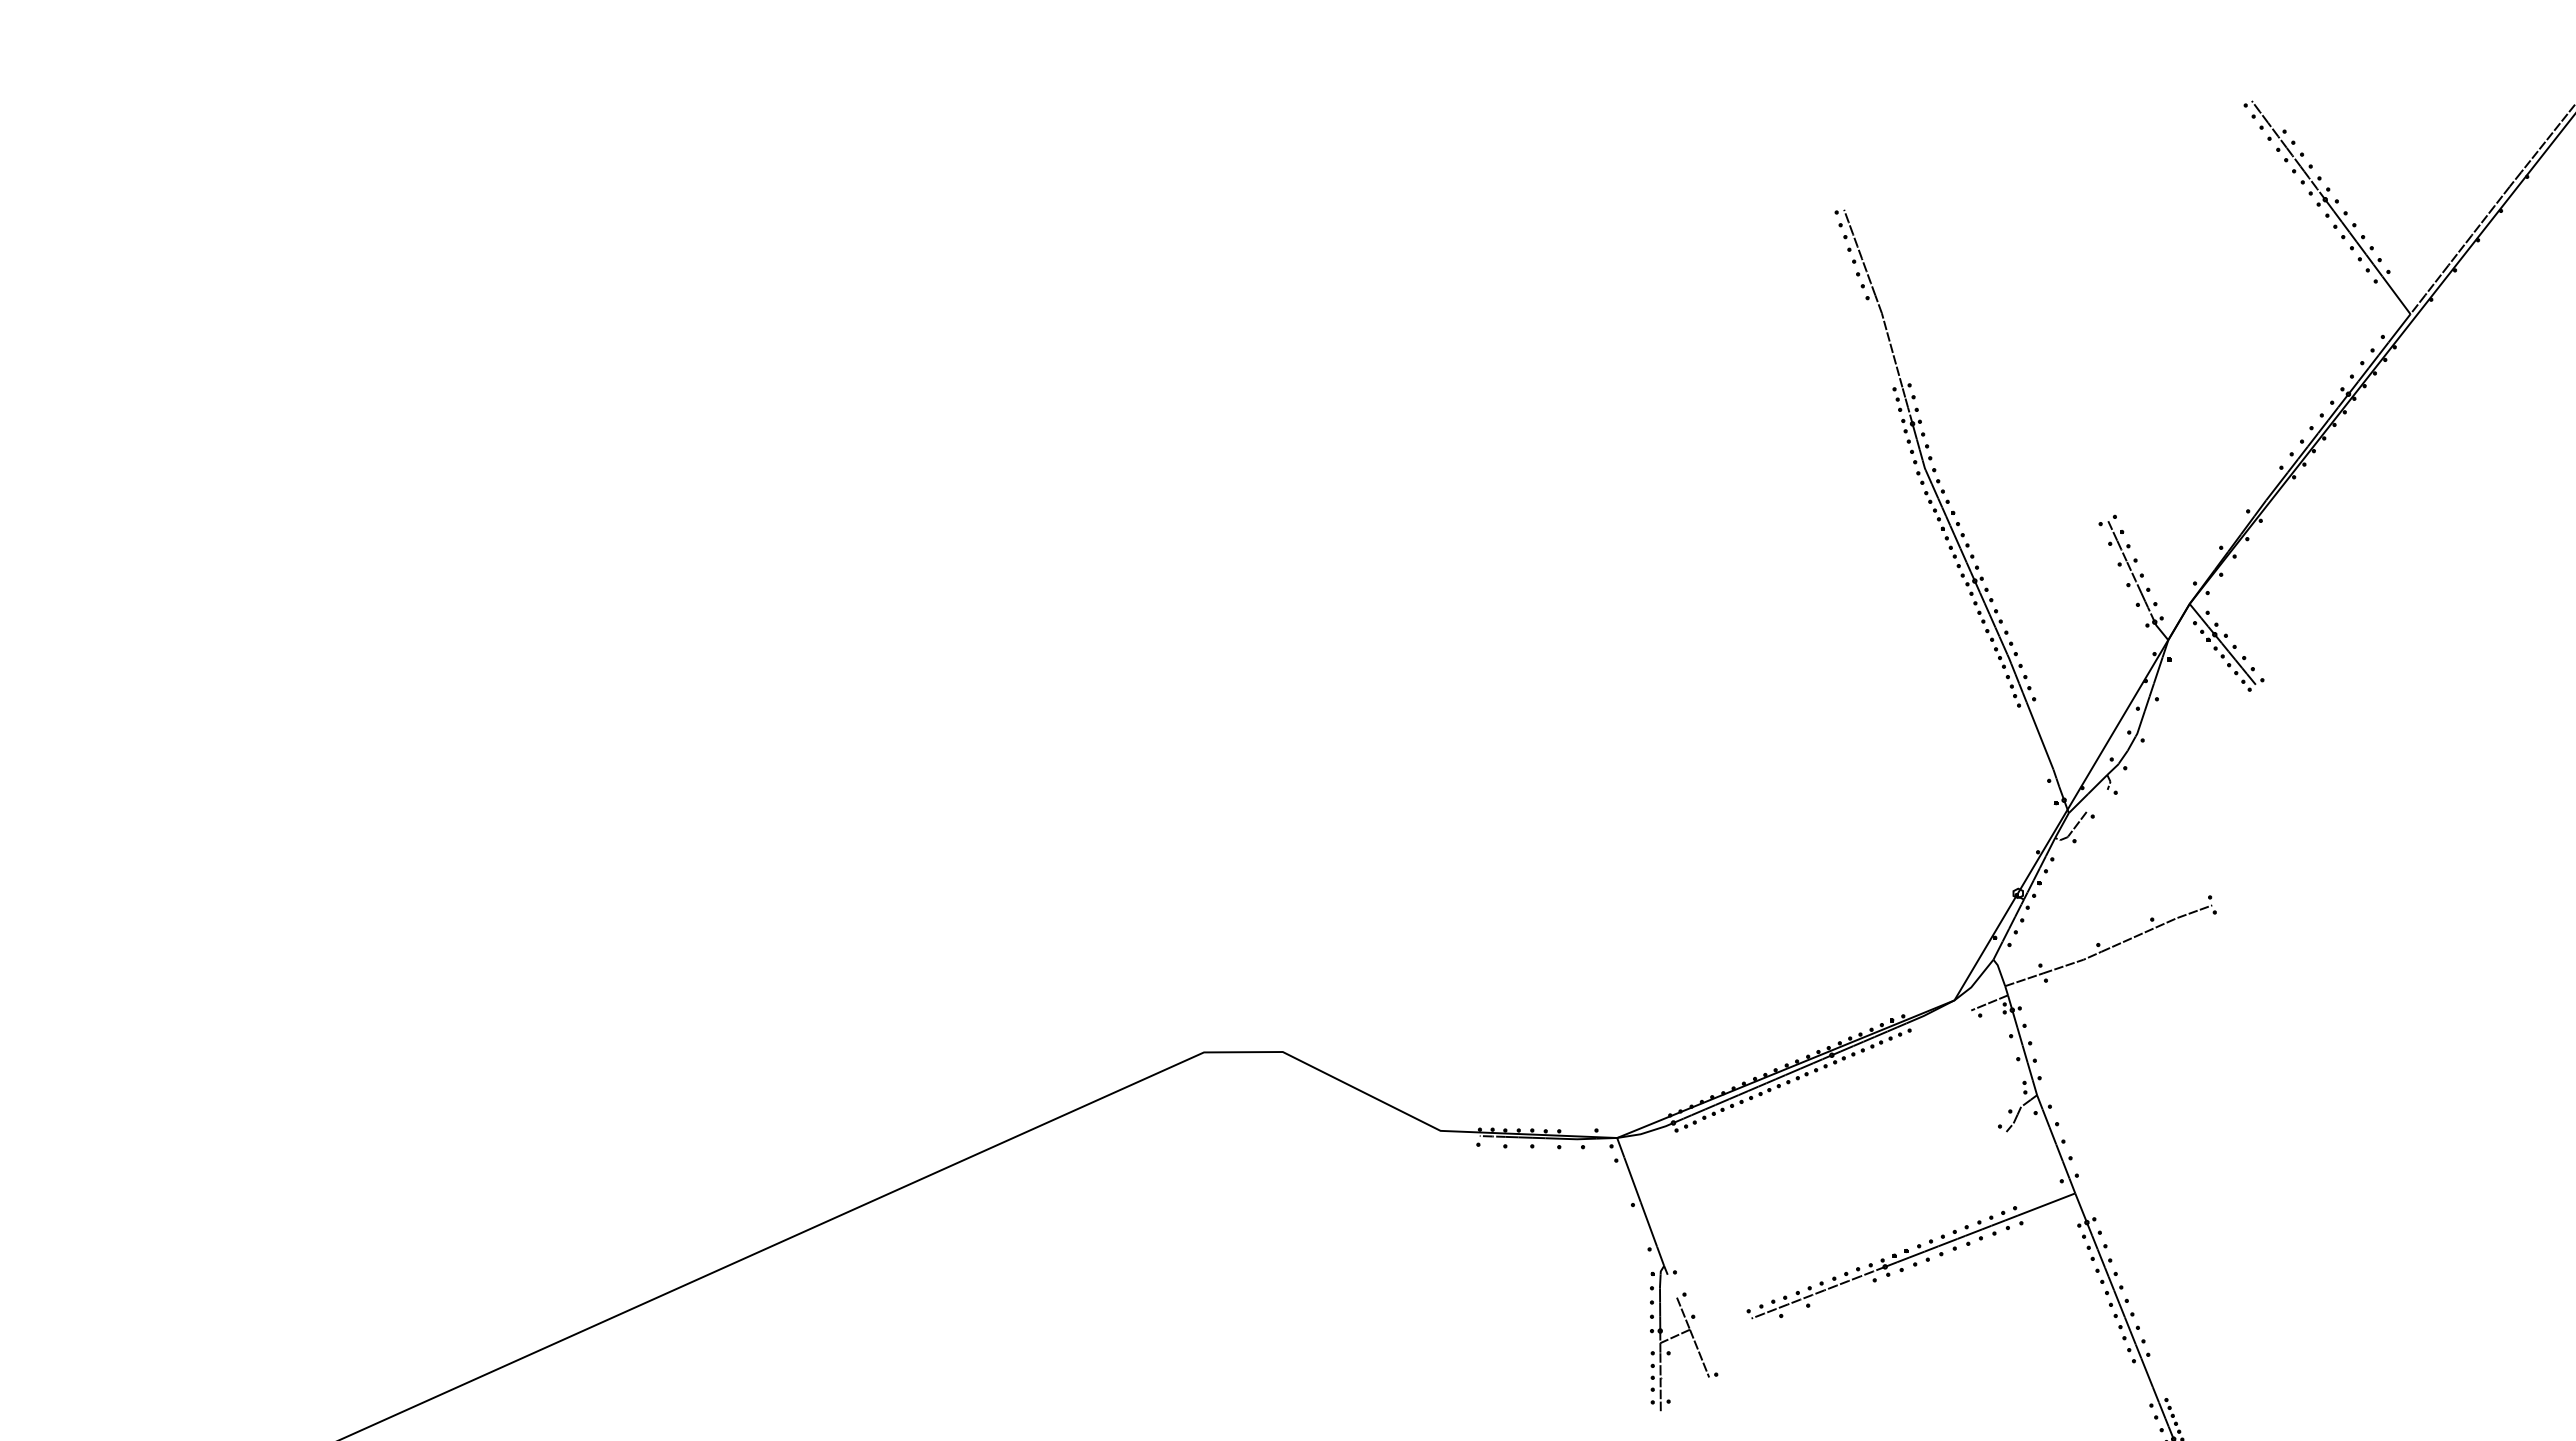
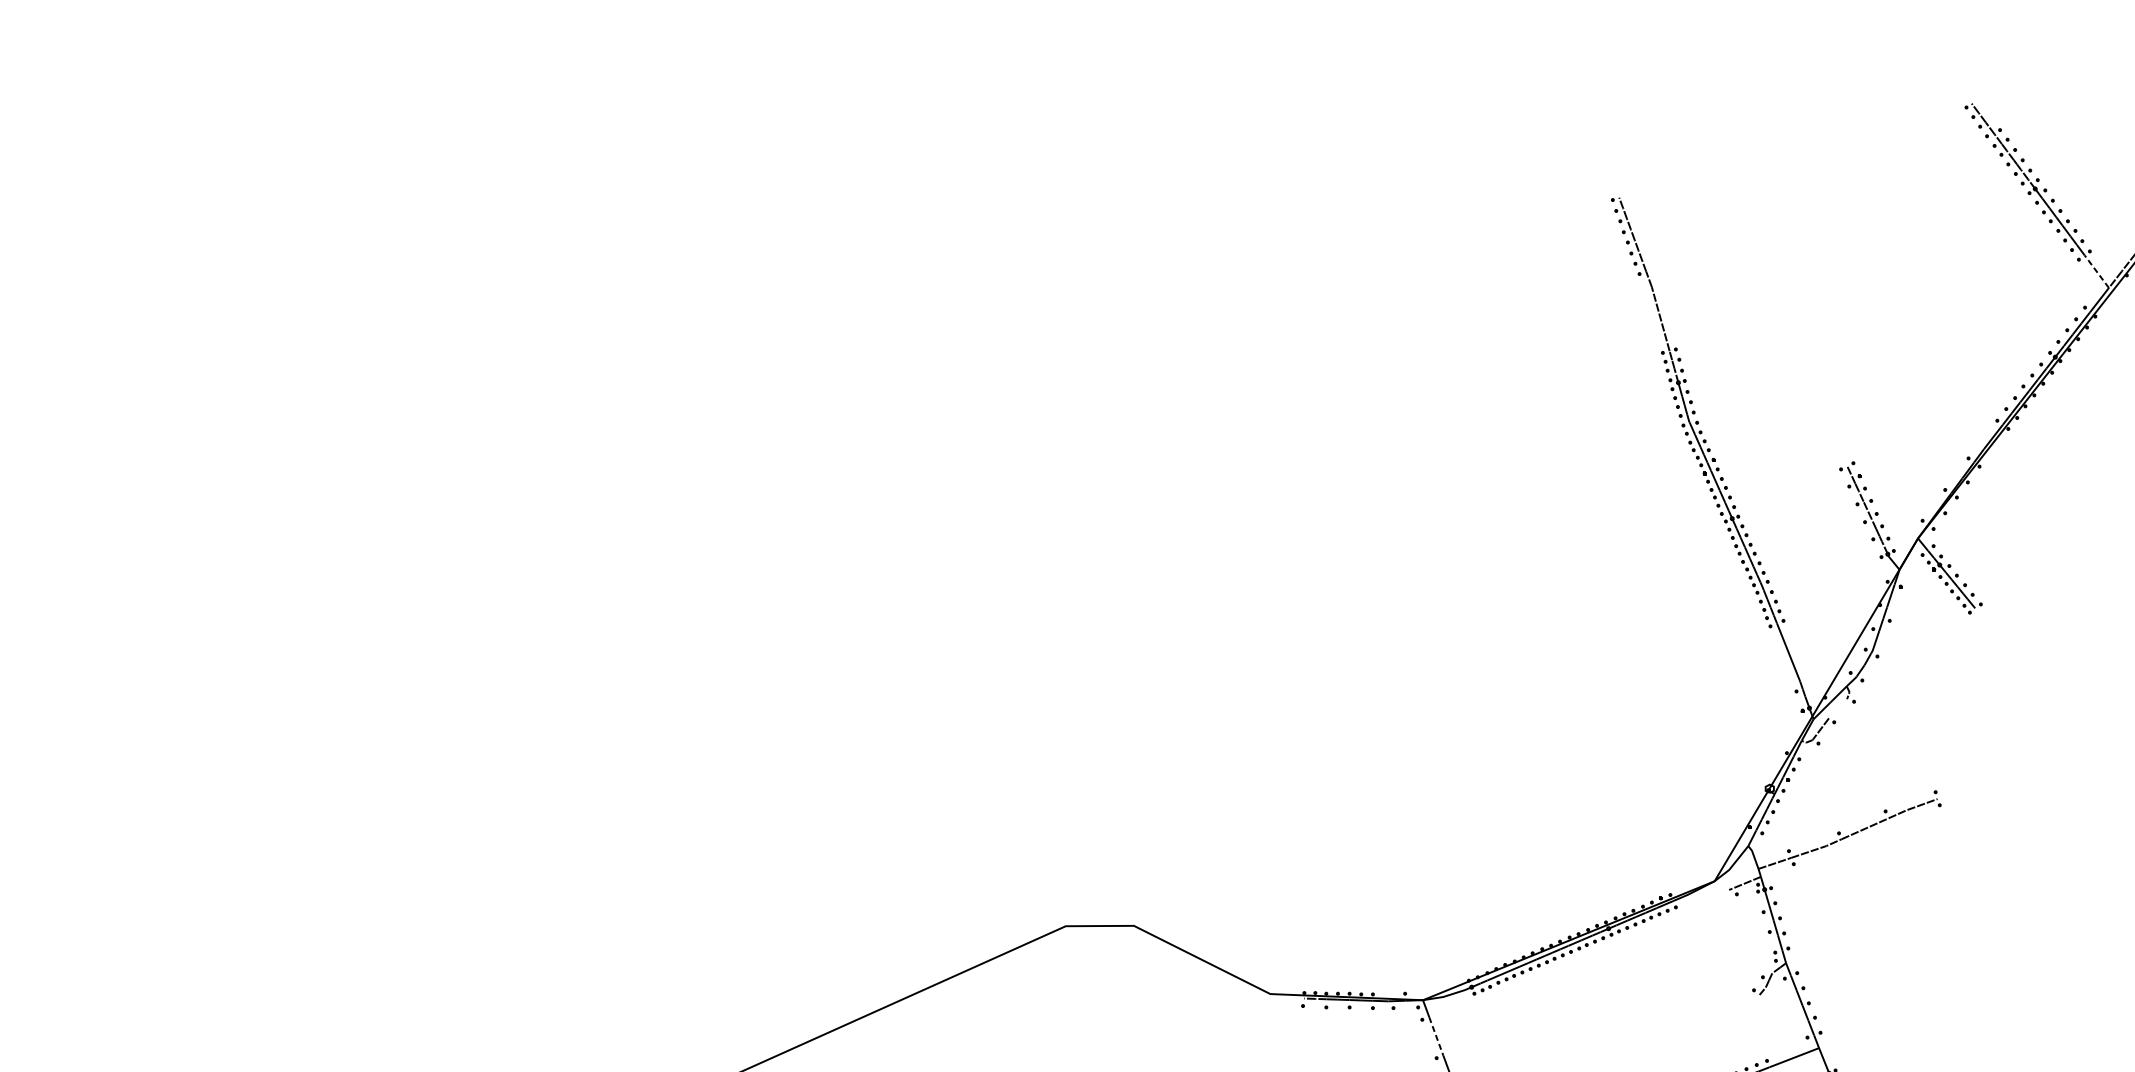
line: (2396, 294) -> (2096, 270), solid -> dashed
line: (1632, 1179) -> (1436, 1036), solid -> dashed

